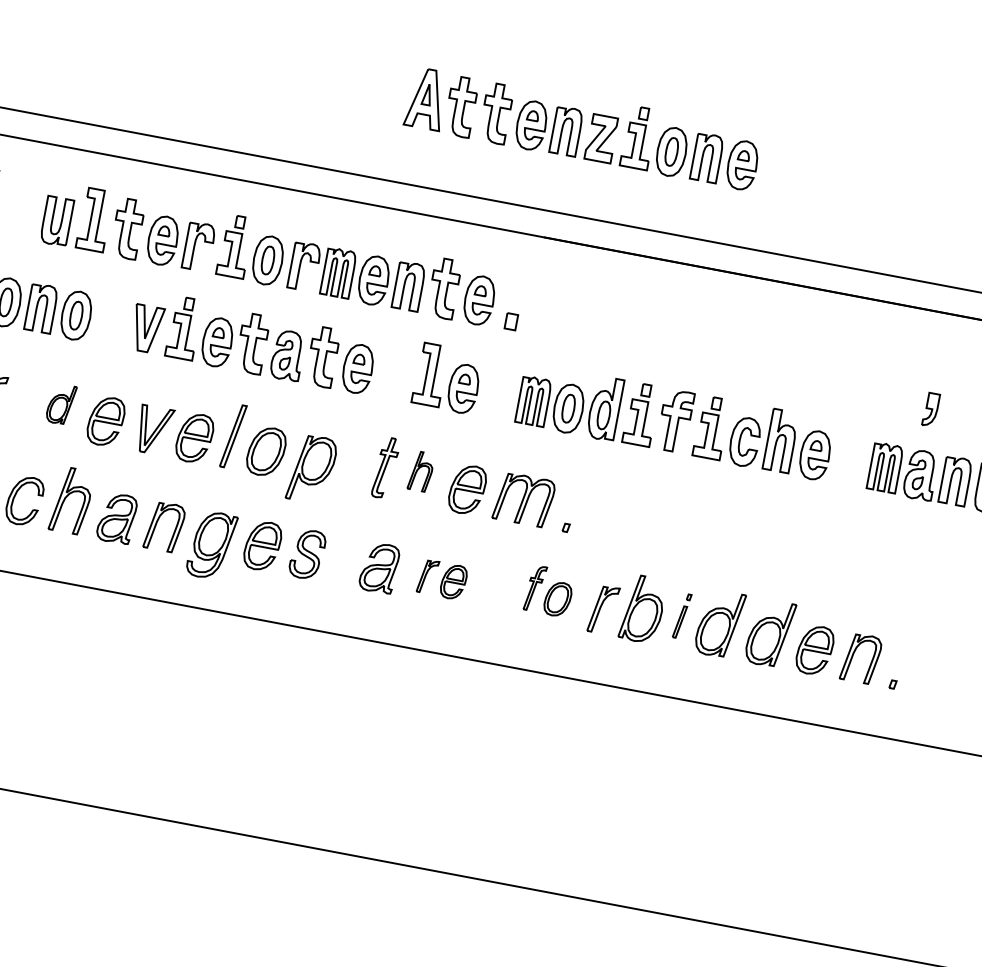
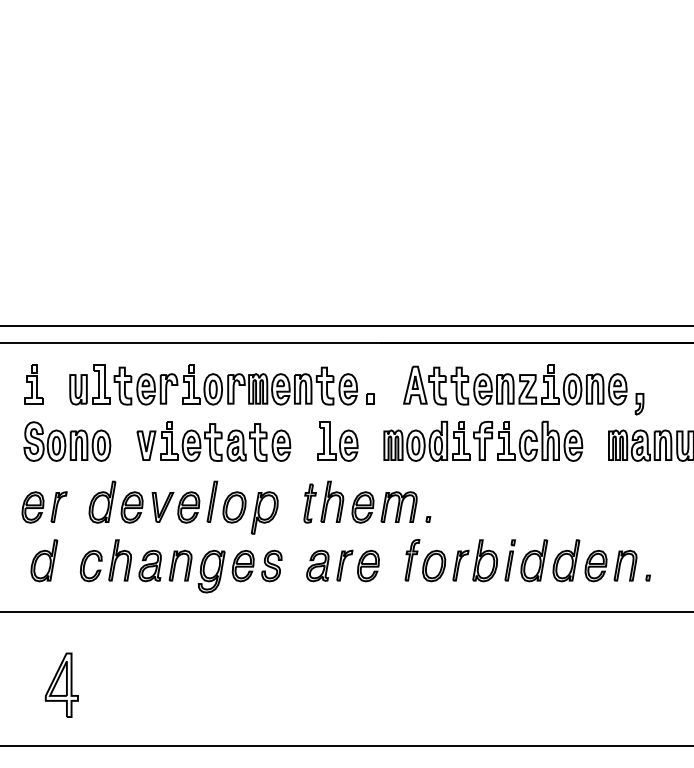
part: (583, 127) -> (515, 384), moved
part: (61, 403) -> (102, 501), size x1.67
part: (421, 471) -> (332, 501), size x1.67
part: (441, 578) -> (357, 565), size x1.43
part: (549, 591) -> (425, 560), size x1.43
part: (681, 616) -> (509, 560), size x1.43

